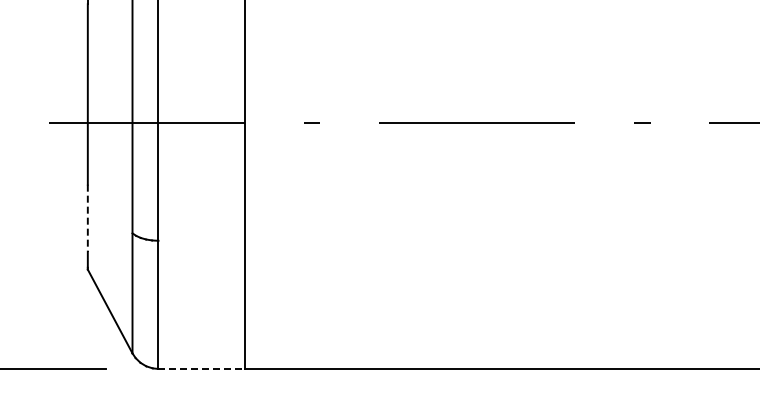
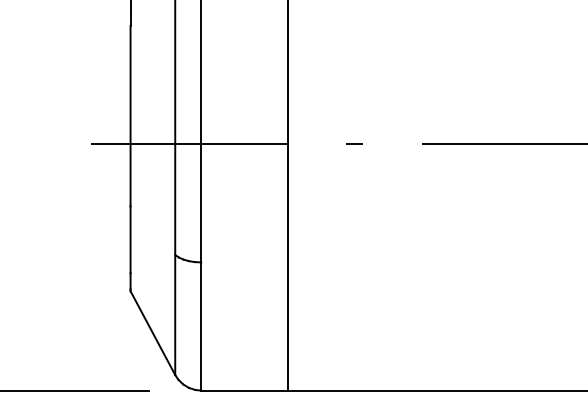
line: (87, 218) -> (130, 240), dashed -> solid
line: (202, 368) -> (245, 390), dashed -> solid

